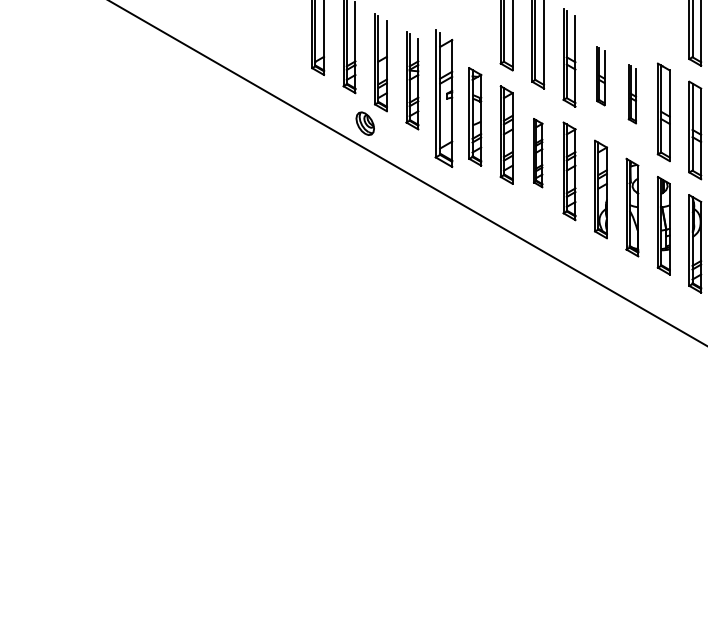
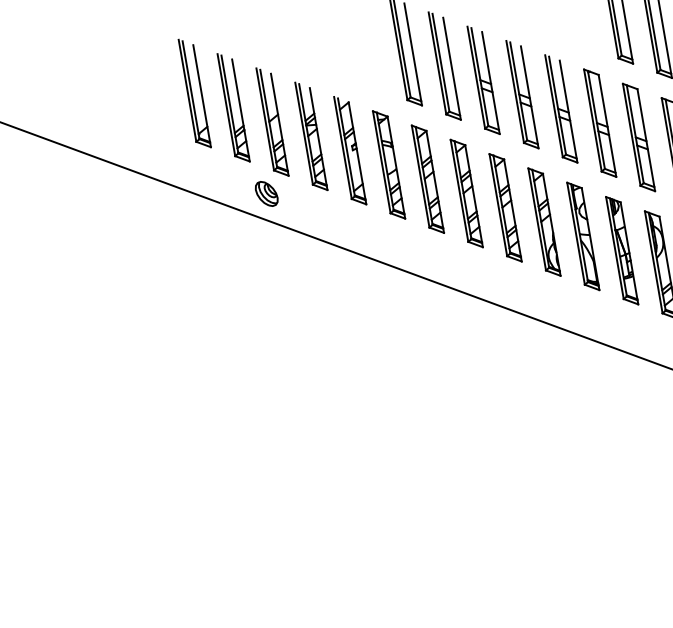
part: (600, 75) -> (521, 94), size x1.67
part: (632, 93) -> (561, 108), size x1.67
part: (443, 98) -> (349, 150), size x0.71
part: (538, 152) -> (467, 192), size x1.43

